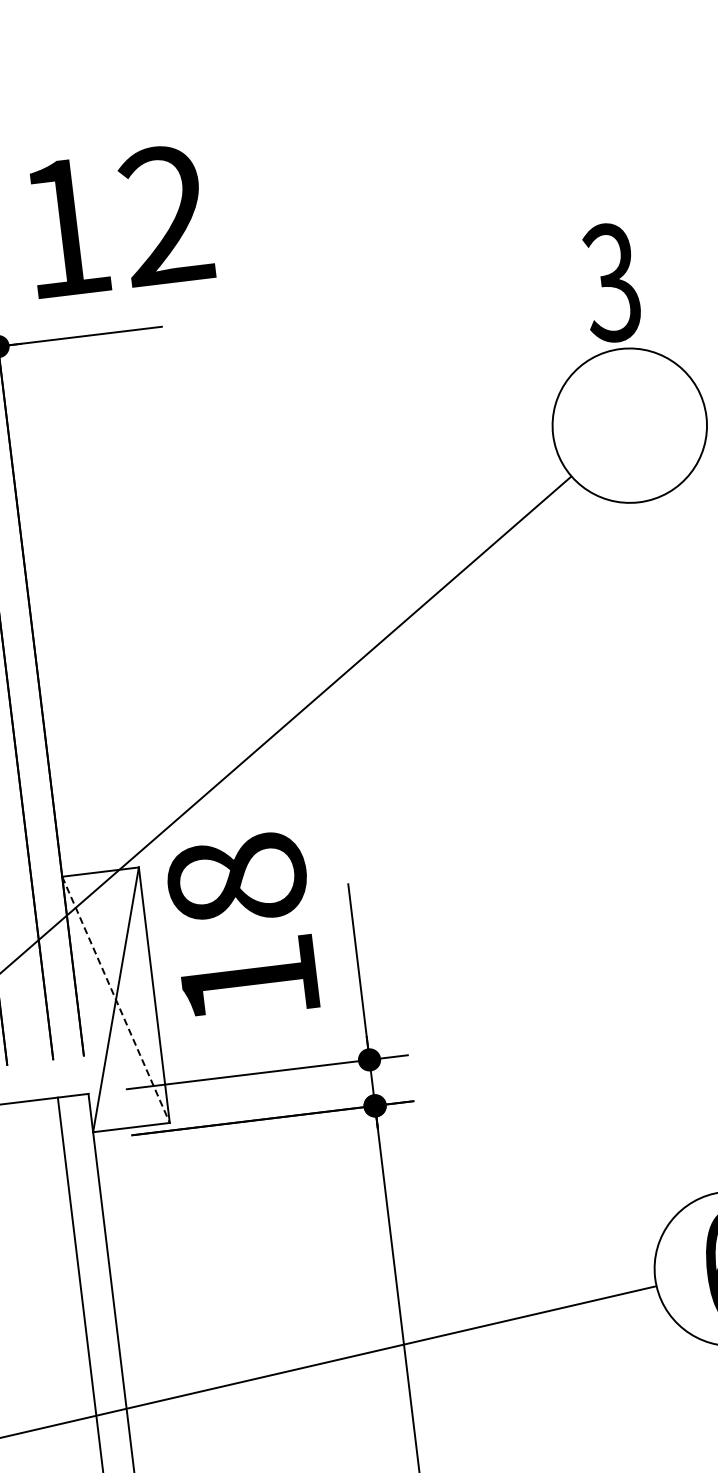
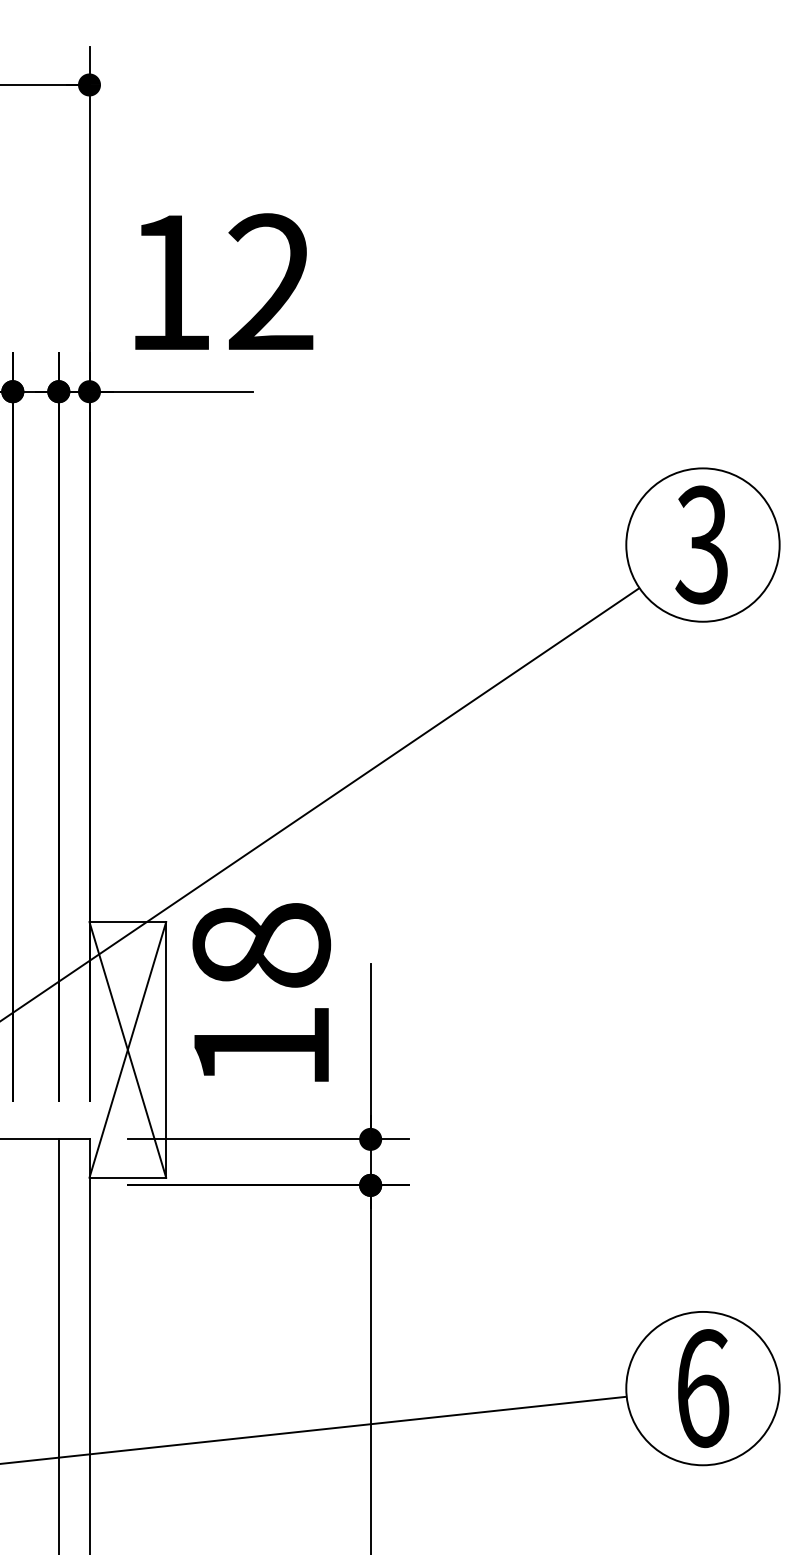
text: (610, 282) -> (701, 544), moved
line: (116, 1000) -> (128, 1050), dashed -> solid

